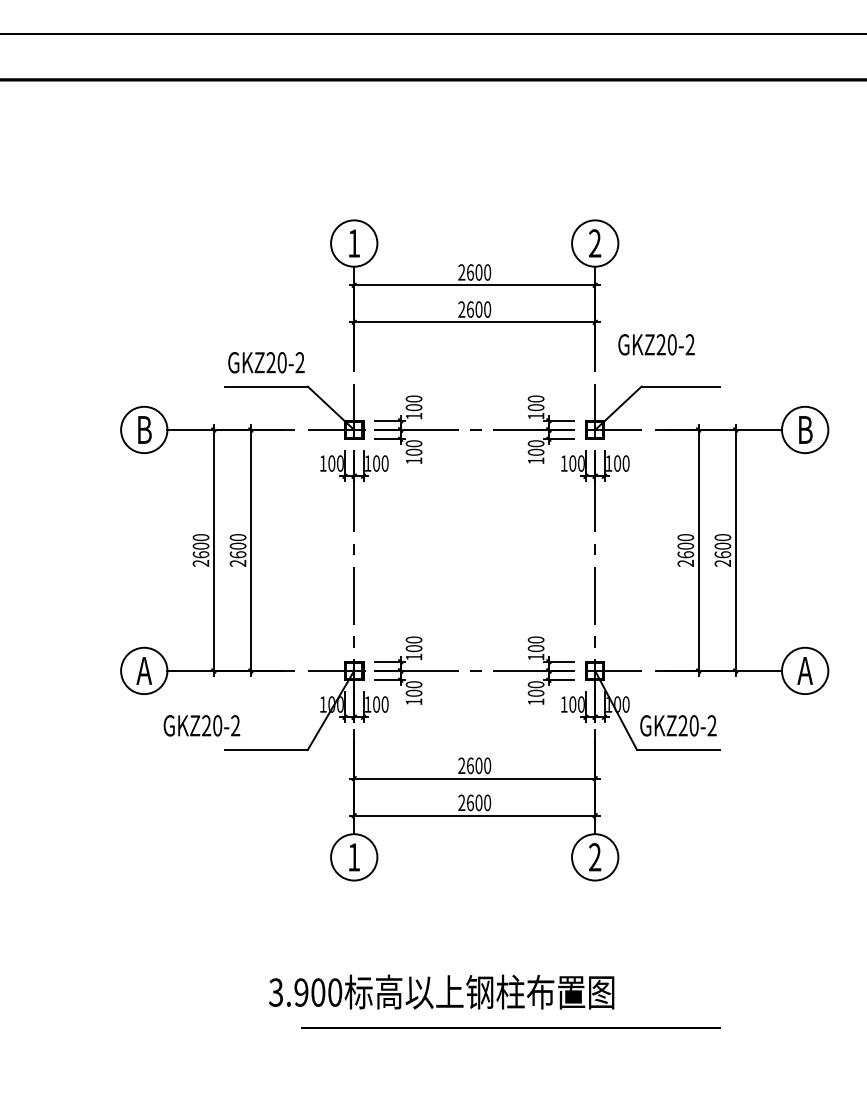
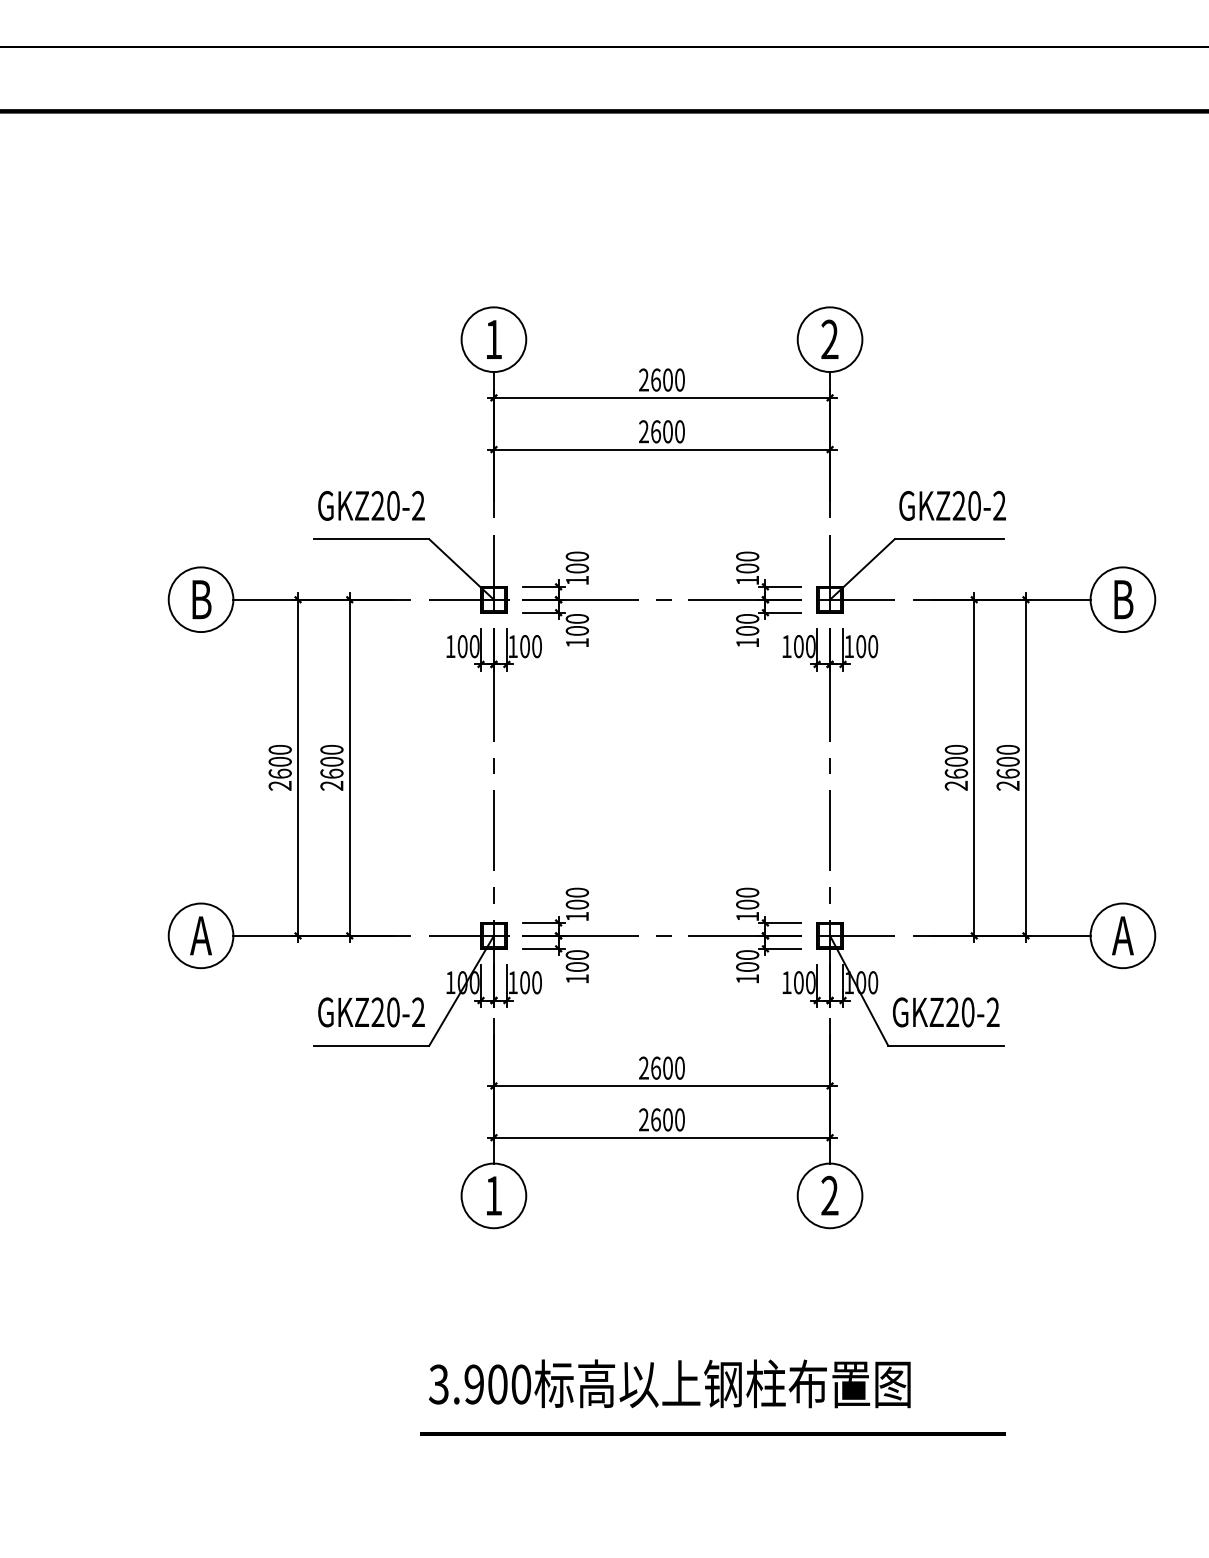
text: (656, 344) -> (952, 505), moved
text: (201, 725) -> (371, 1012), moved
text: (441, 991) -> (669, 1383), moved

